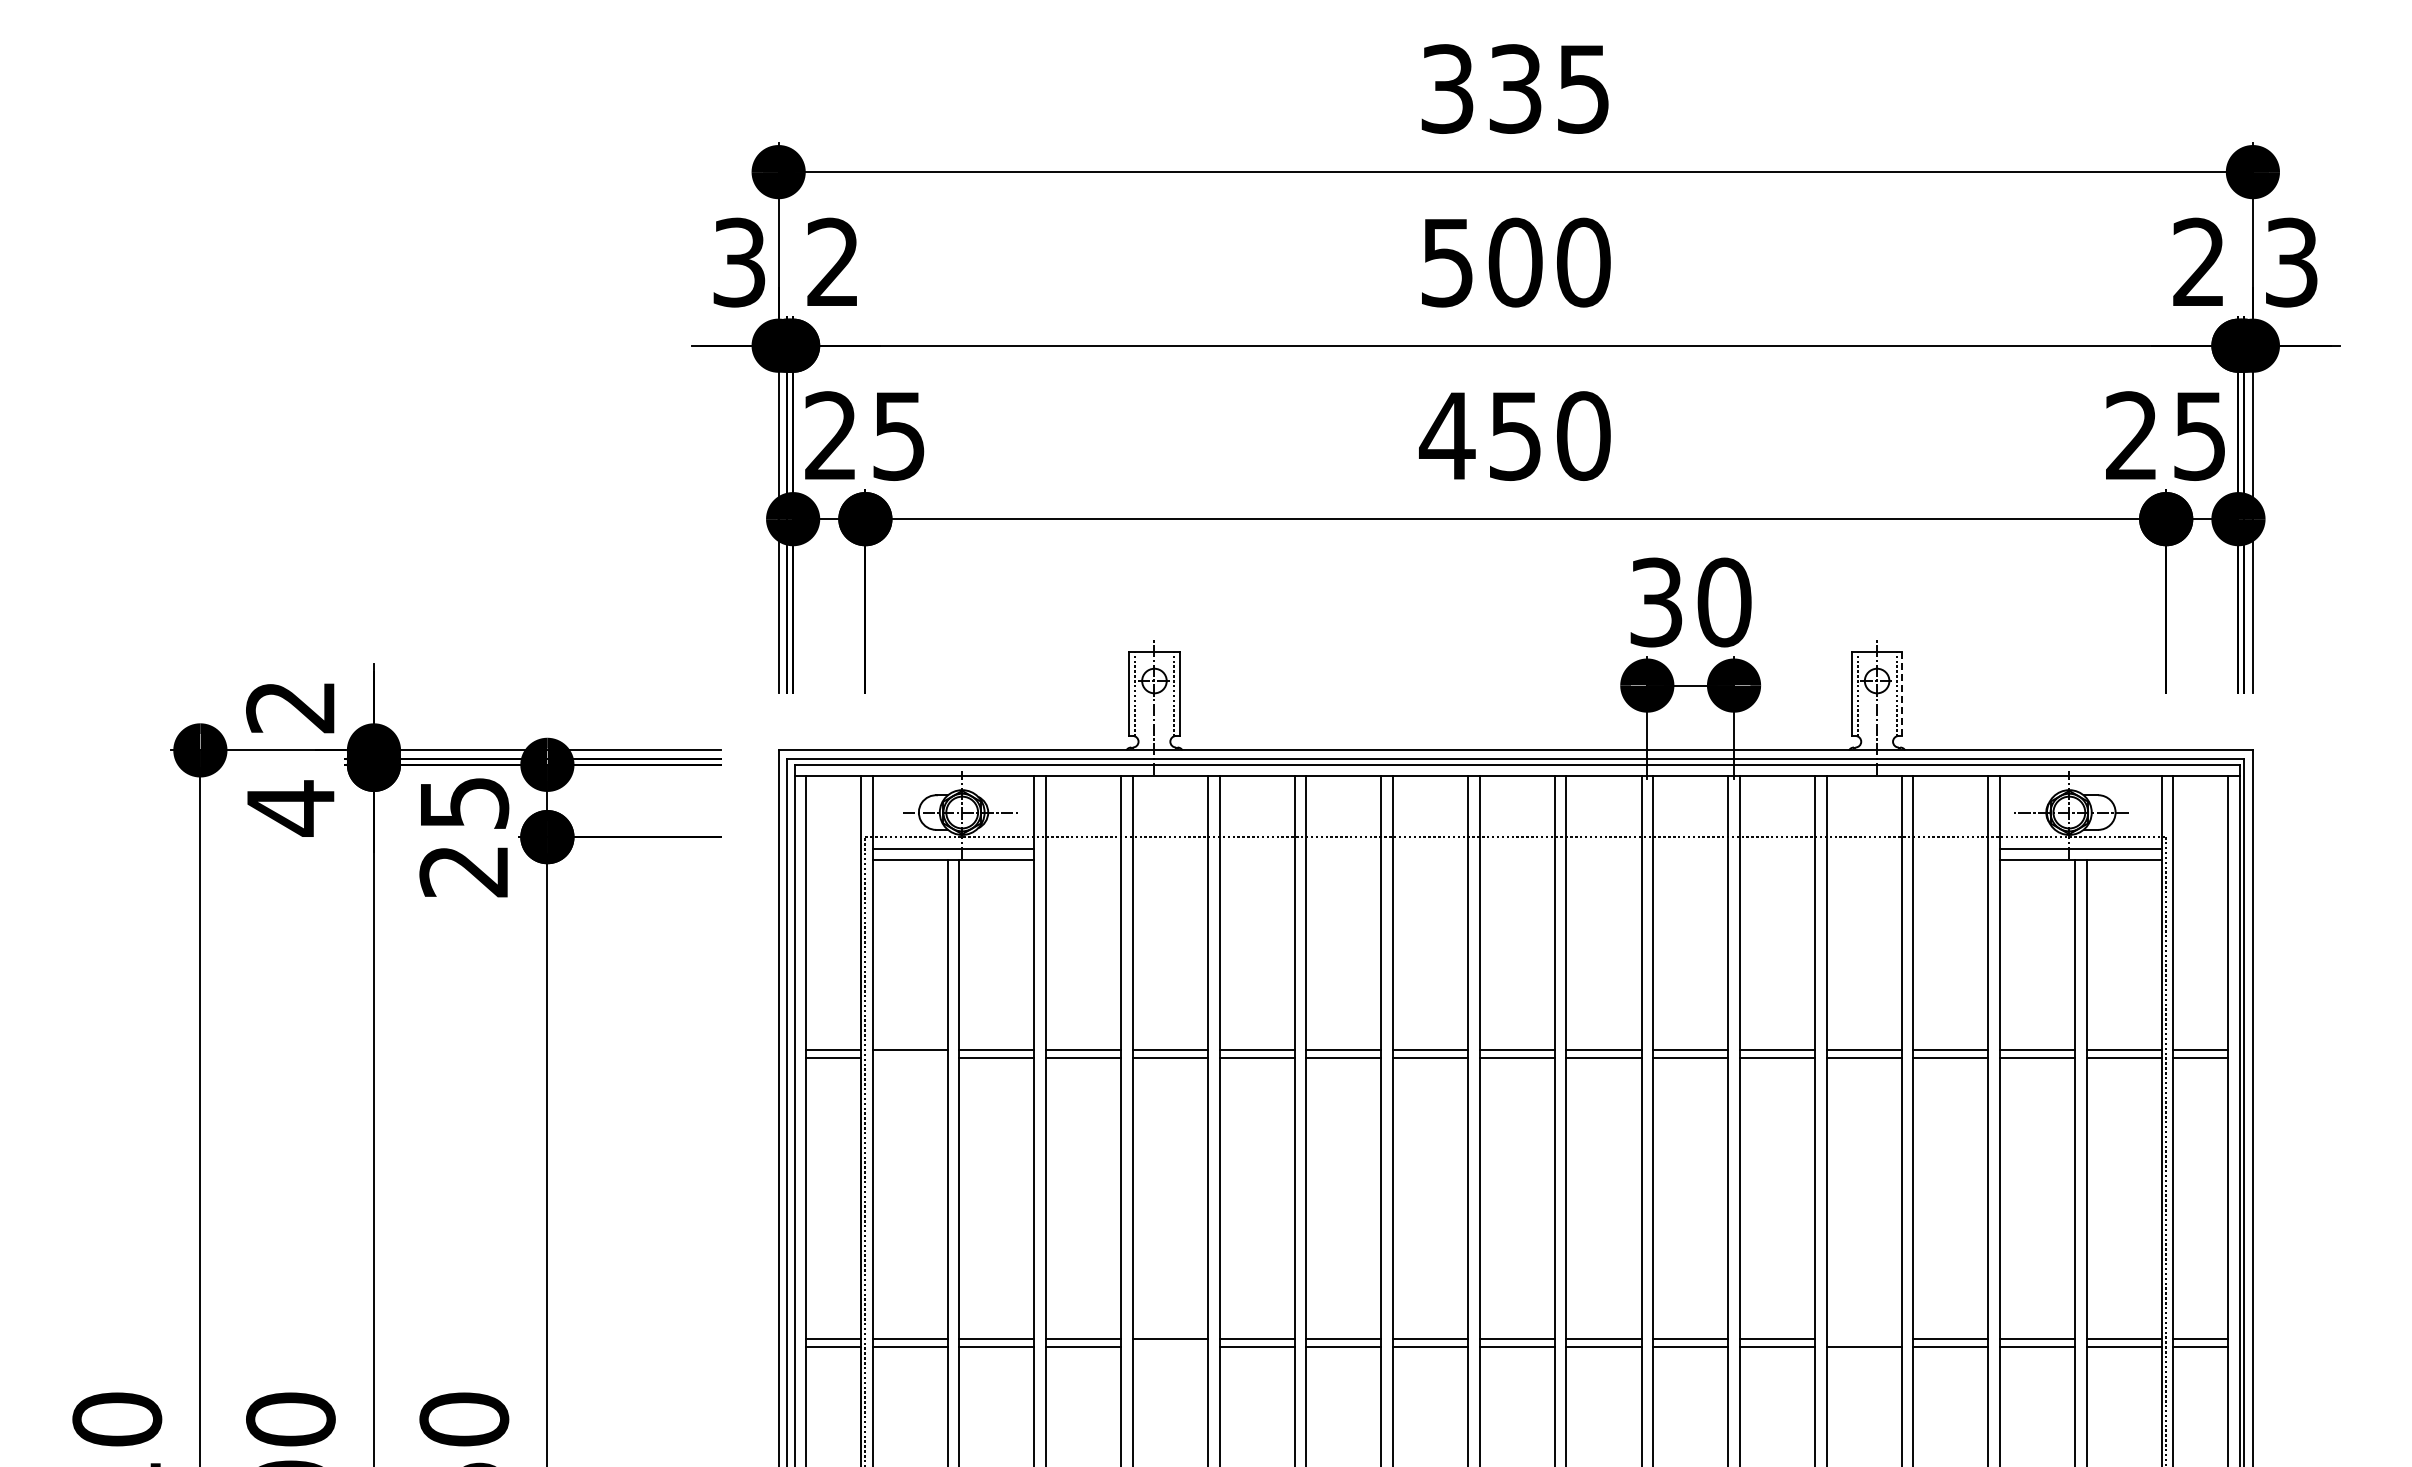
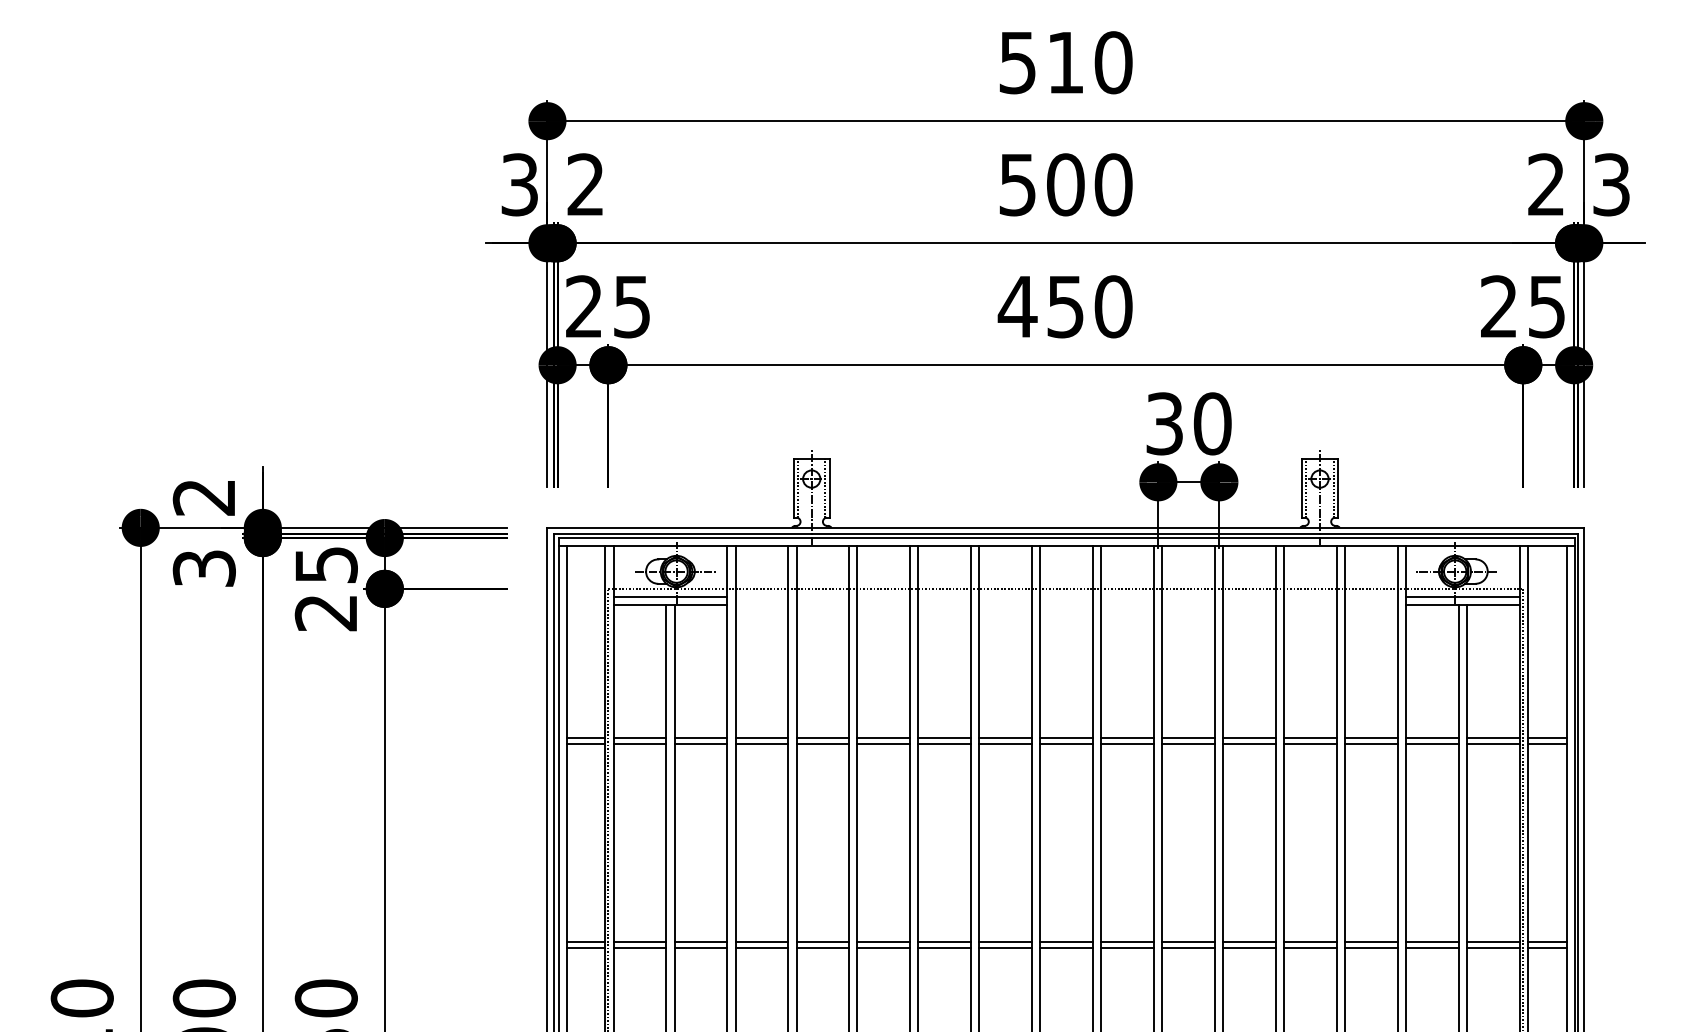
text: (1515, 88) -> (1065, 62), 335 -> 510
line: (1902, 694) -> (1337, 488), dashed -> solid
text: (290, 808) -> (204, 568), 4 -> 3
line: (909, 1058) -> (639, 744), added
line: (1863, 1338) -> (1310, 941), added
line: (1169, 1347) -> (822, 947), added

